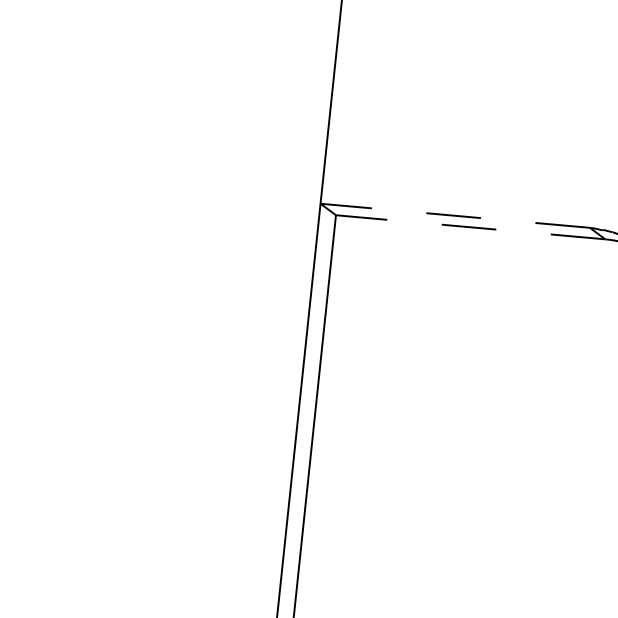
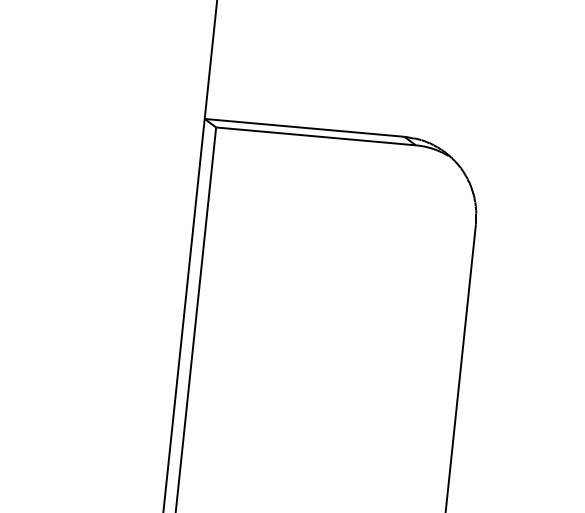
line: (455, 215) -> (304, 127), dashed -> solid
line: (469, 227) -> (315, 136), dashed -> solid

